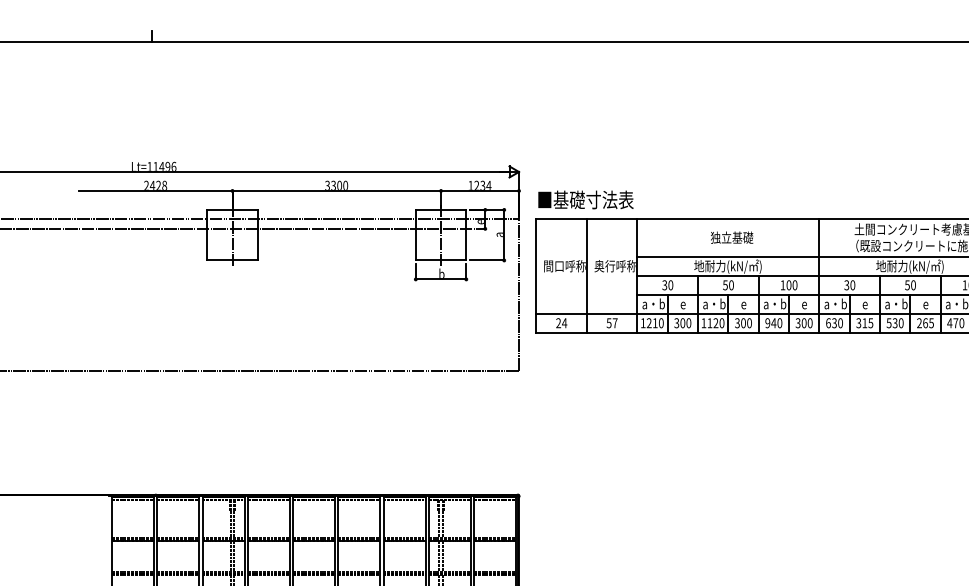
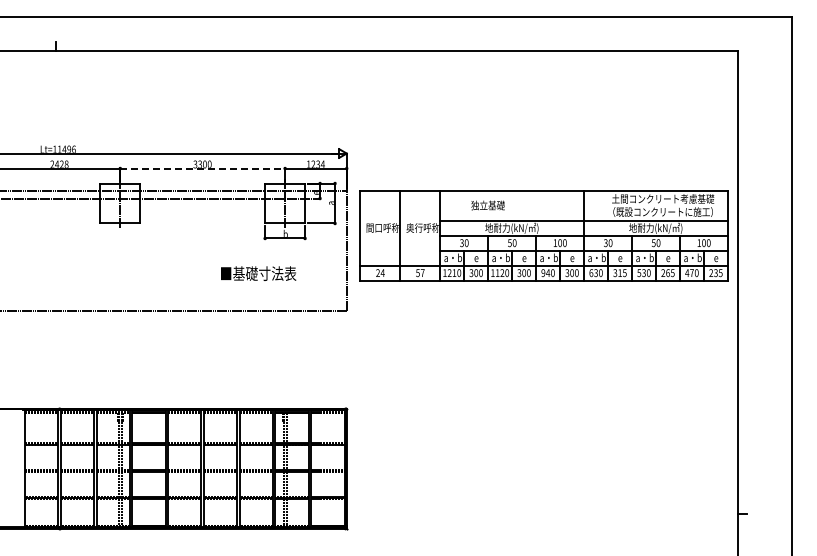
line: (337, 190) -> (203, 168), solid -> dashed
text: (585, 199) -> (258, 273), moved
text: (731, 237) -> (487, 205), moved

